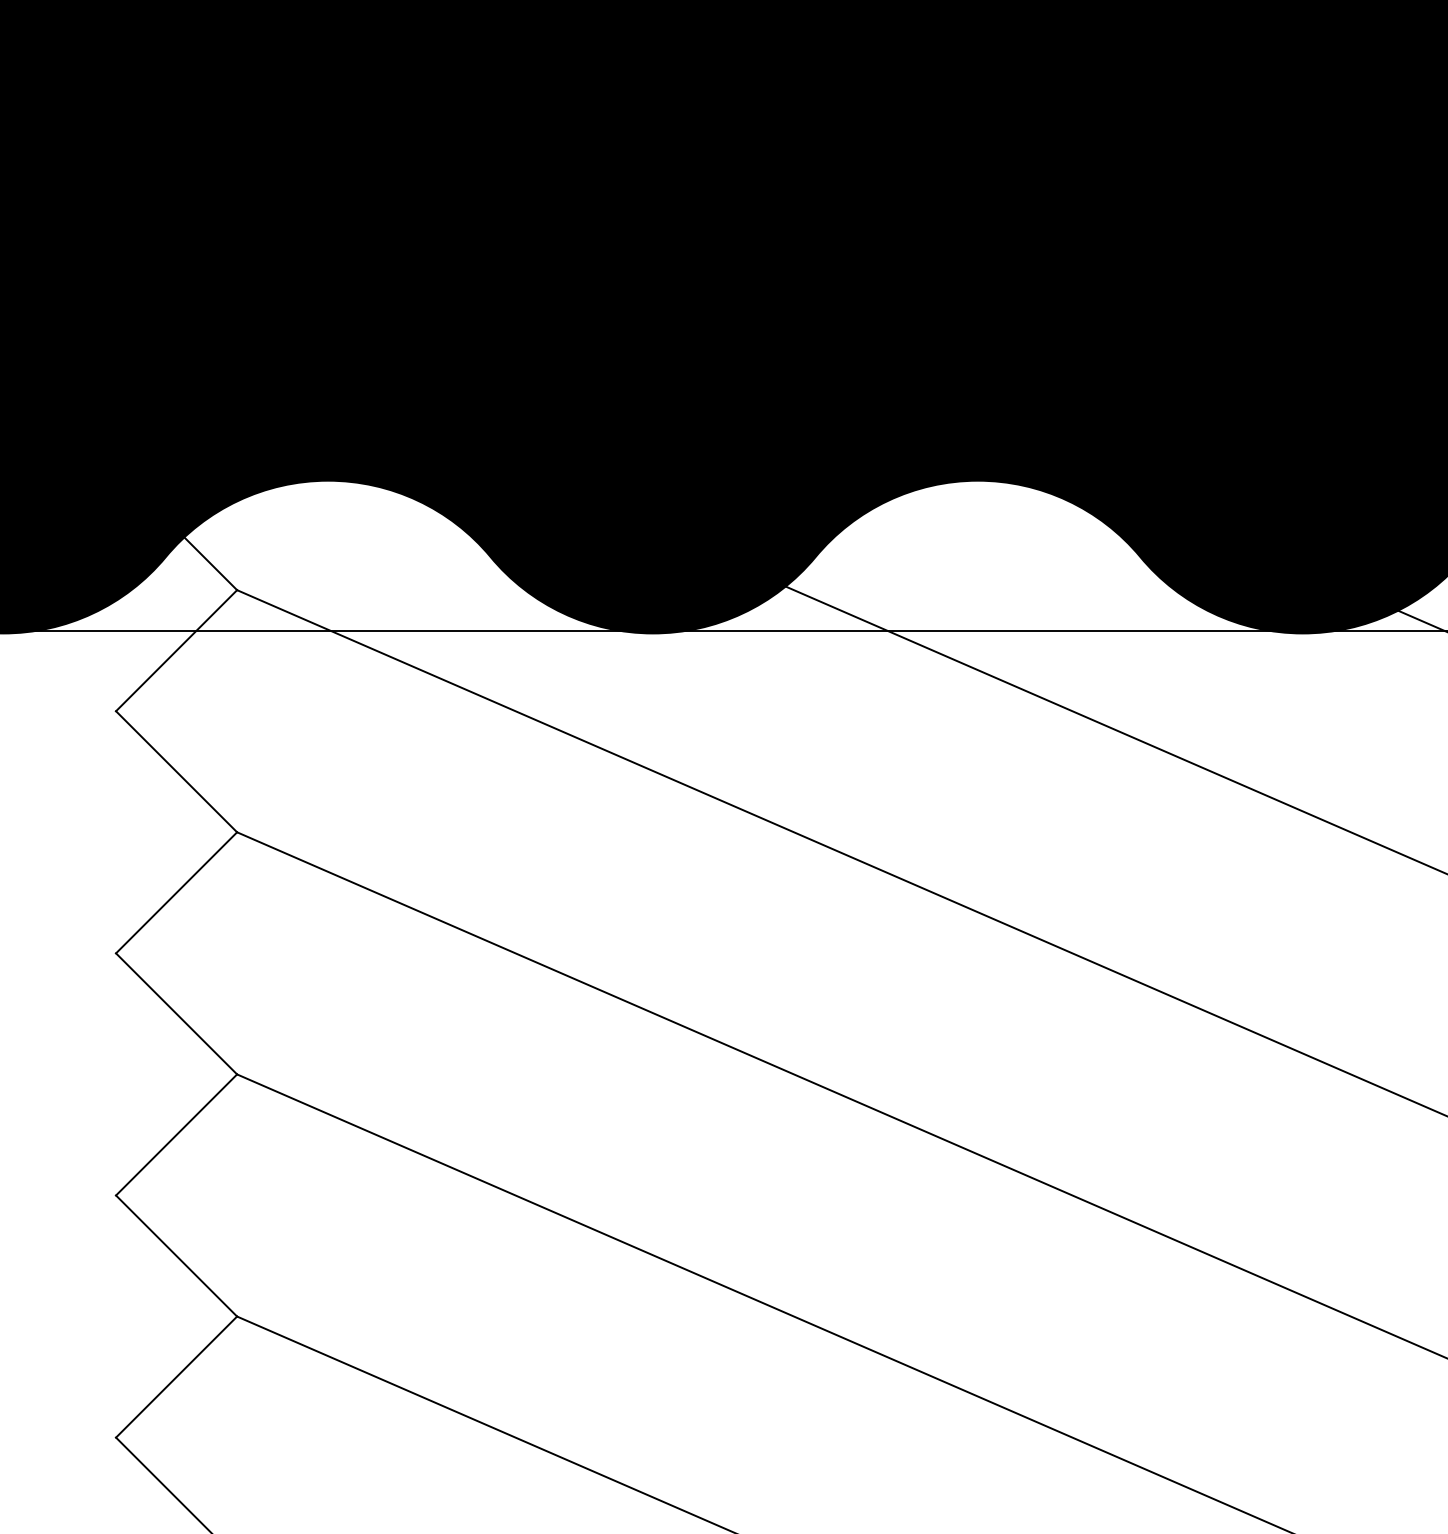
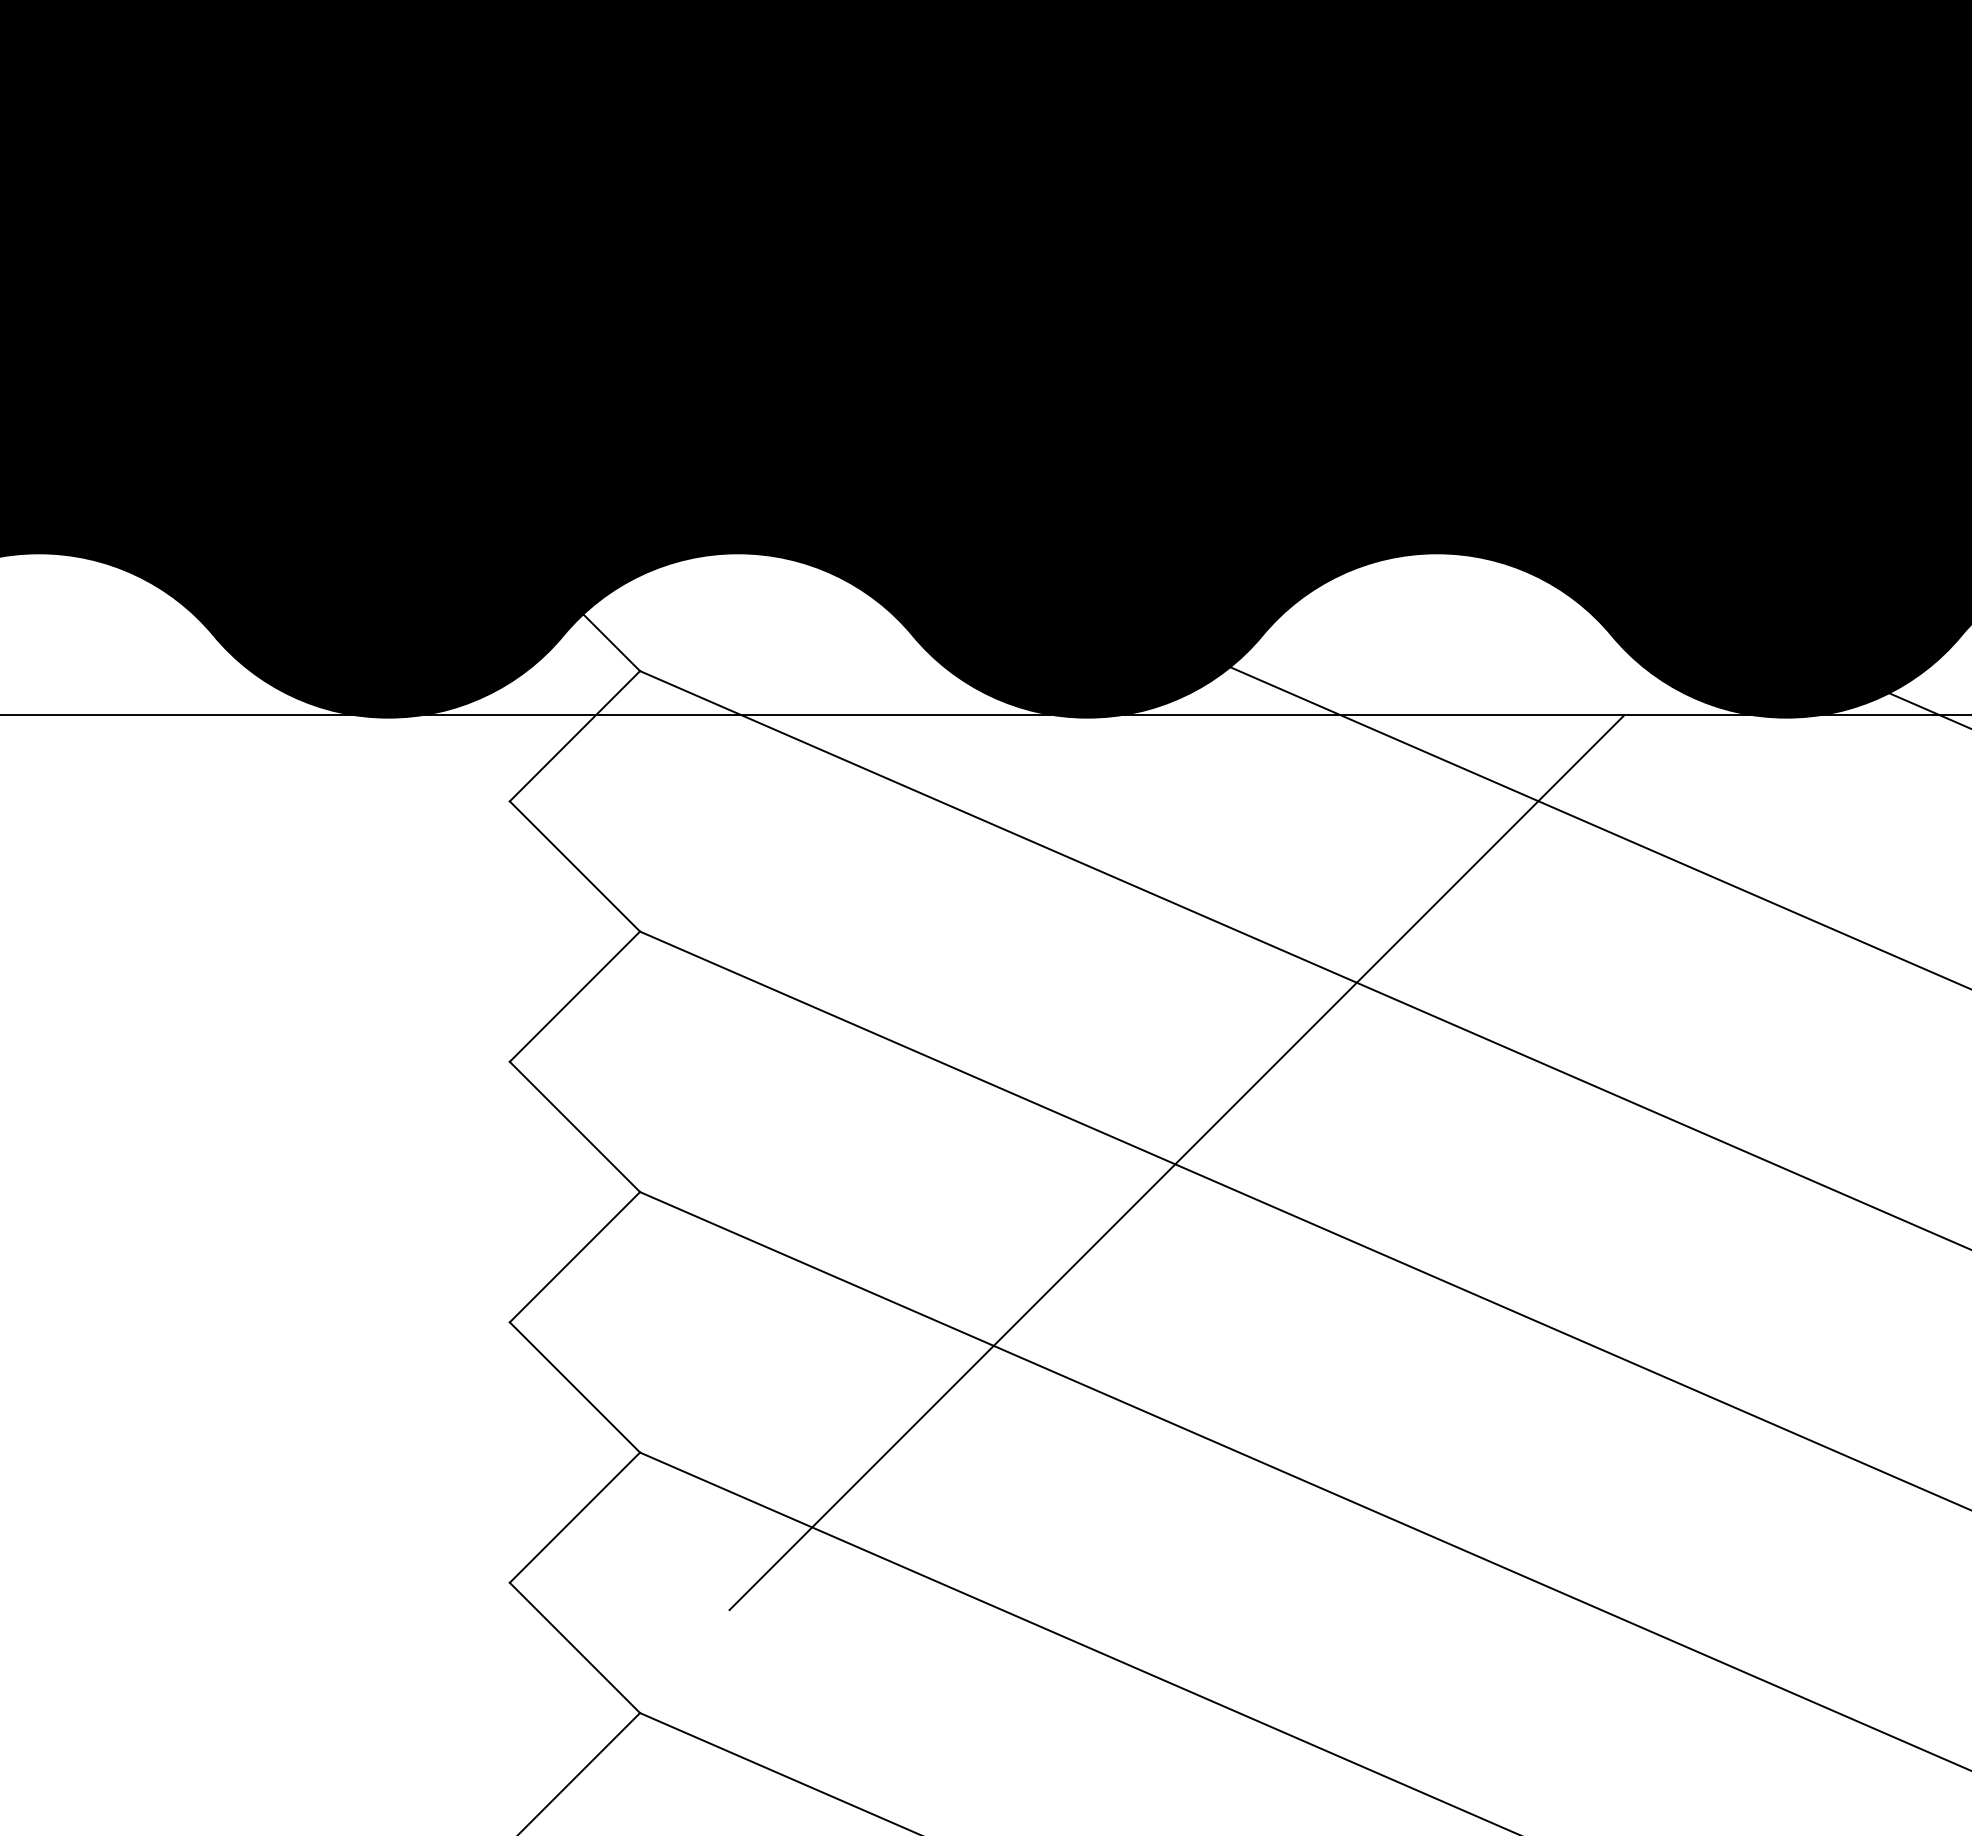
hatch: (735, 1046) -> (1176, 1162), added

